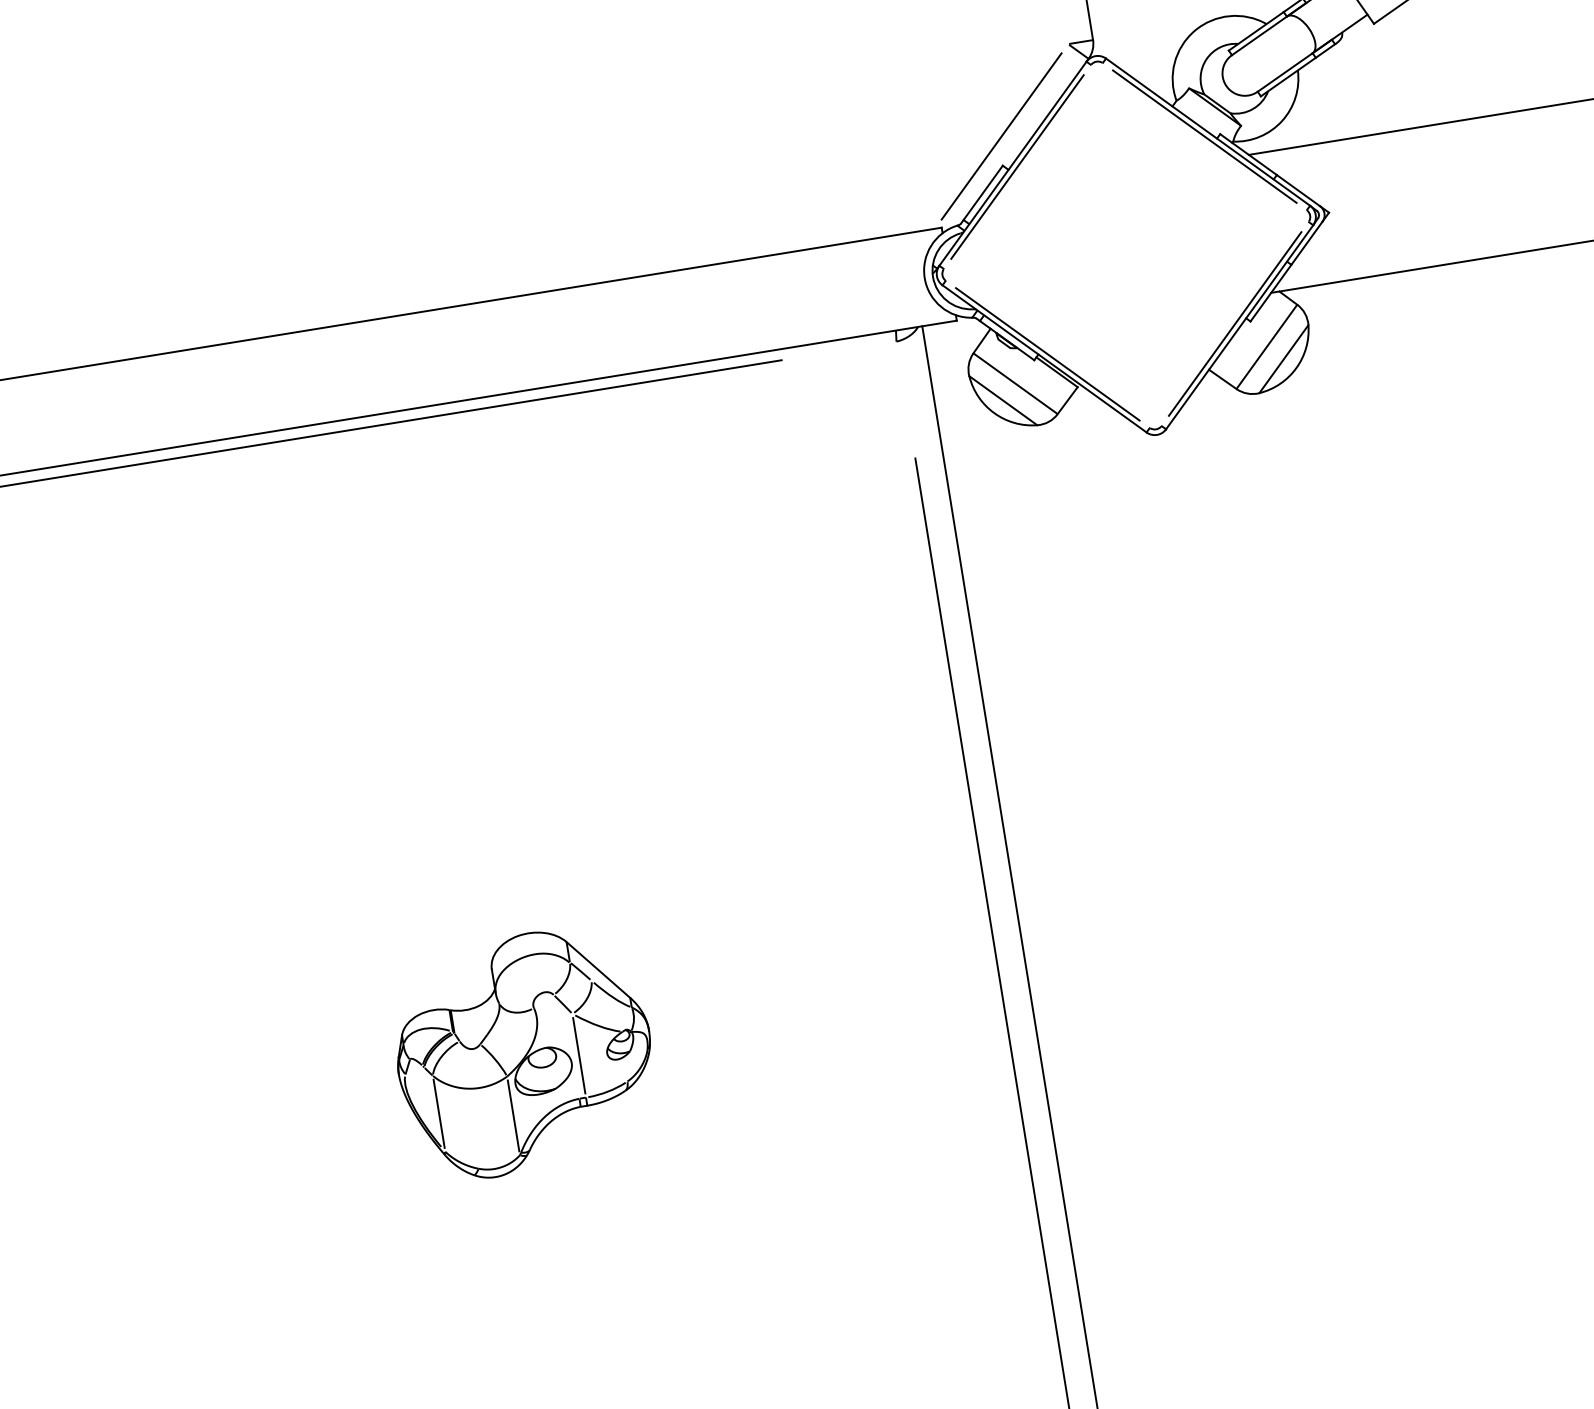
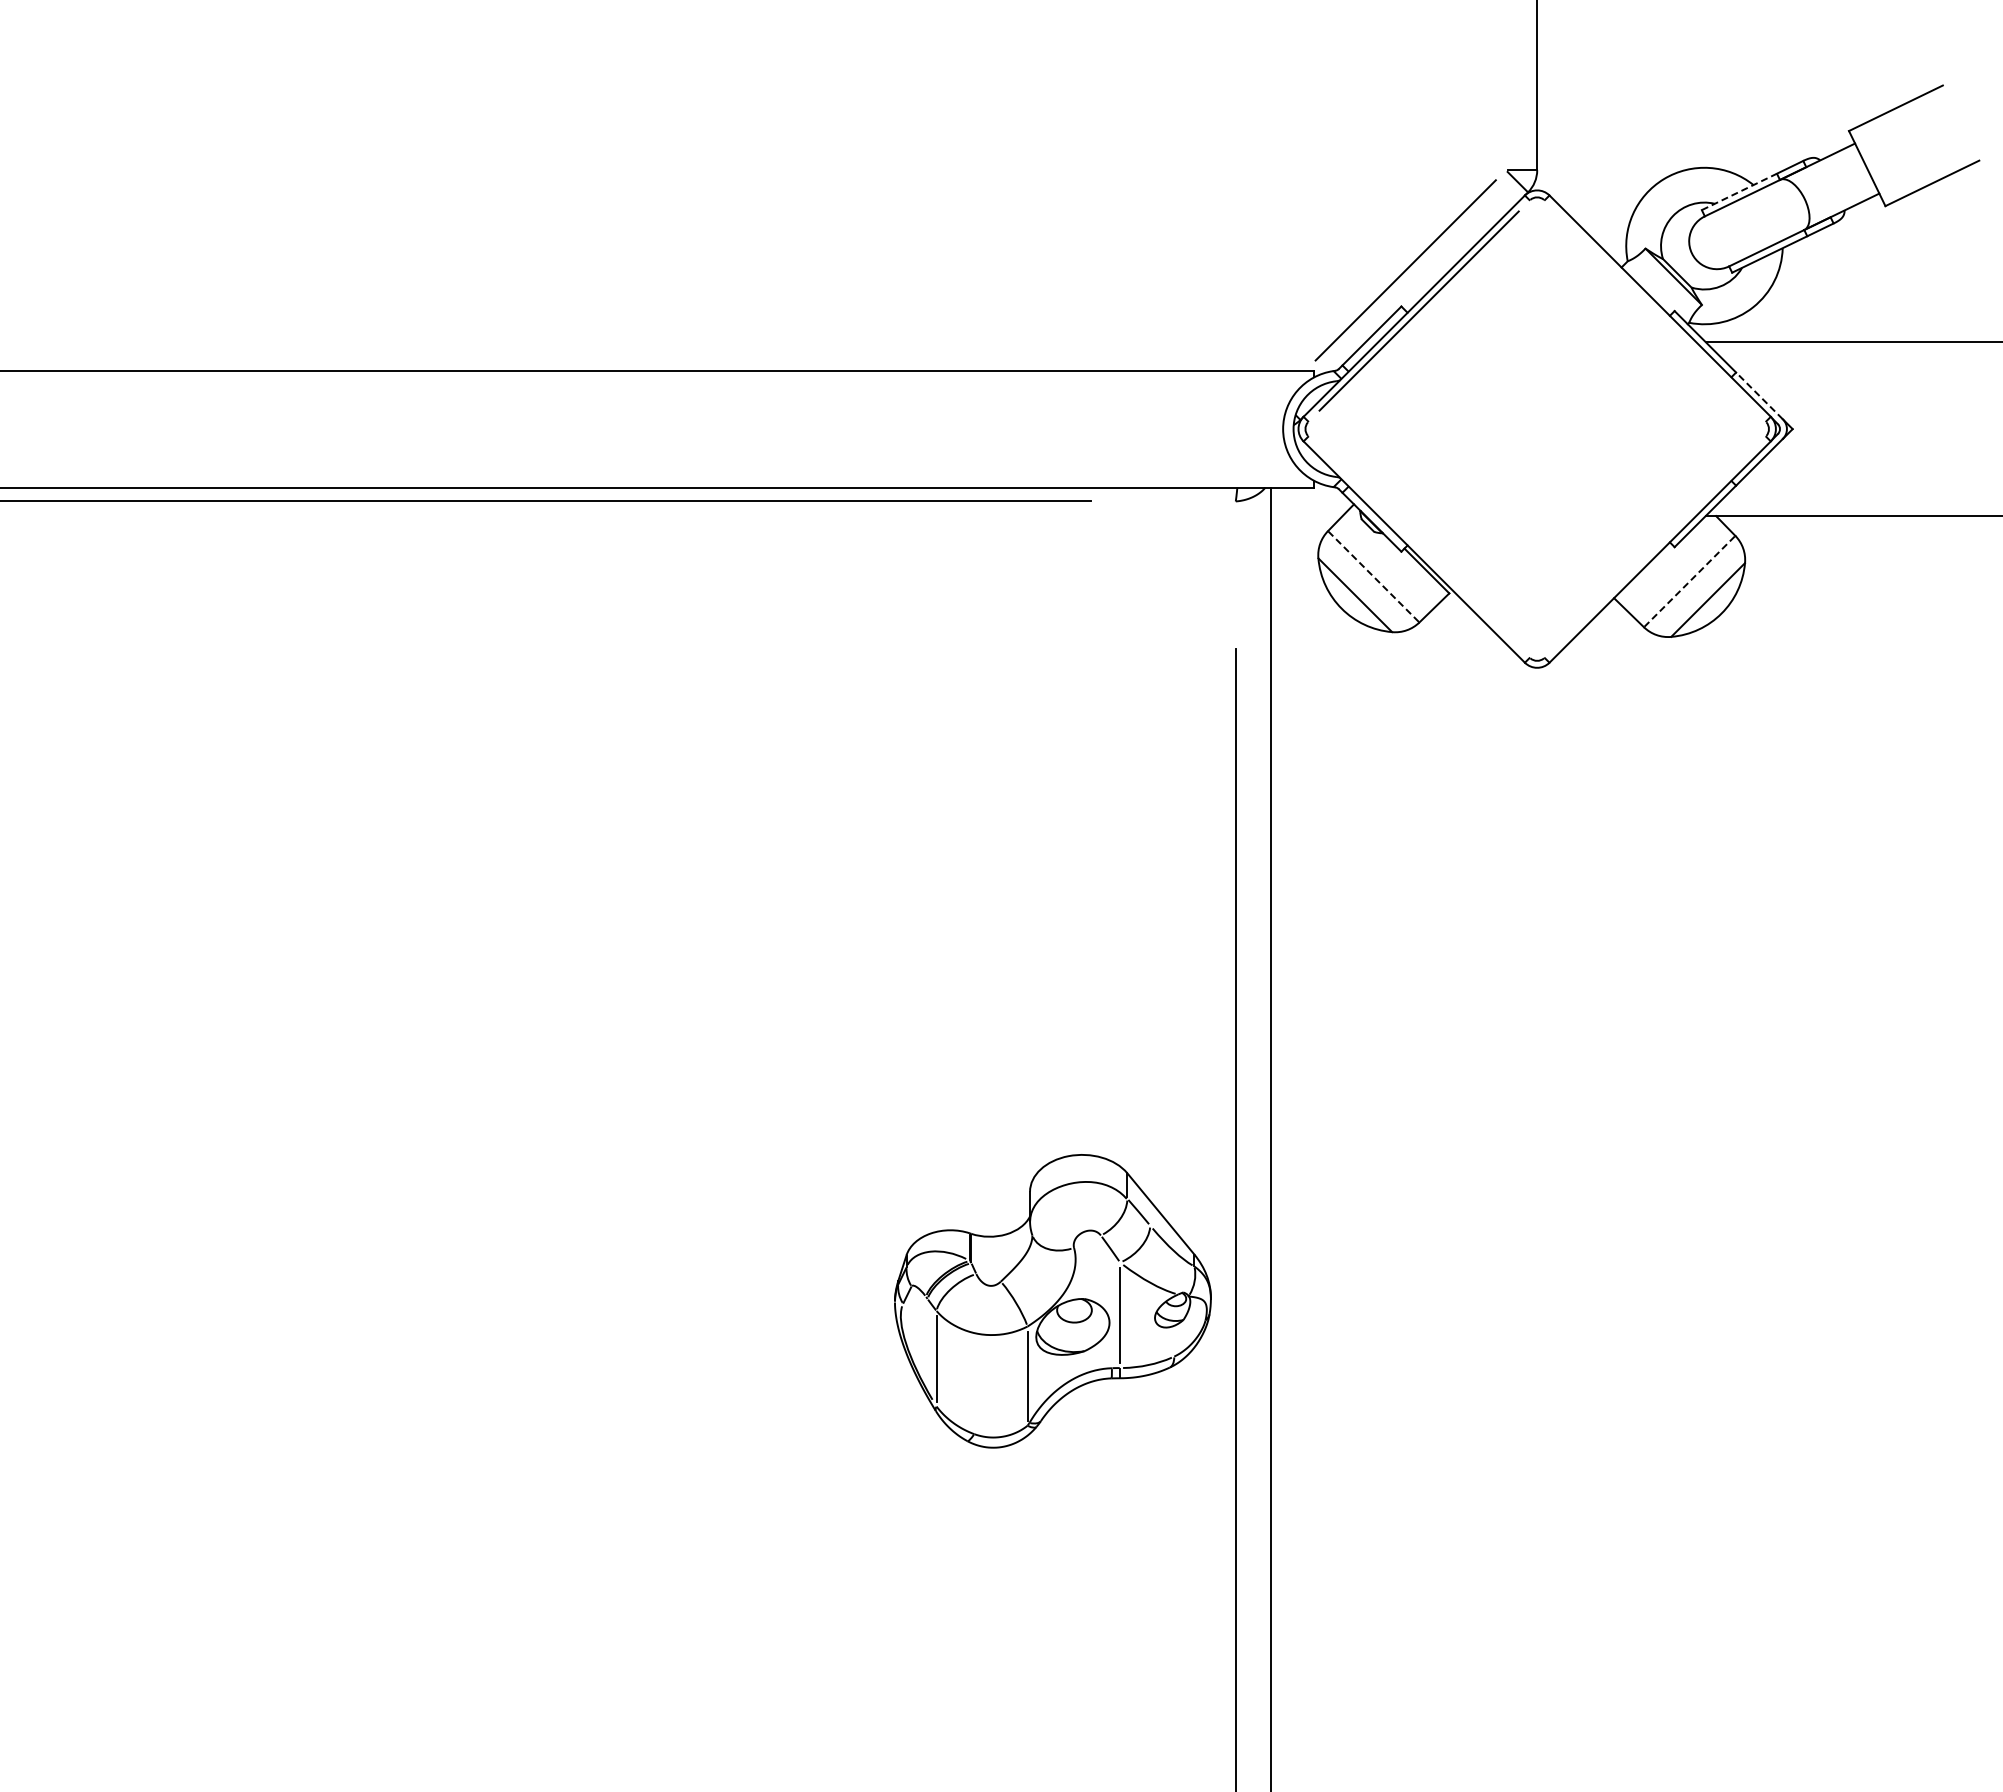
line: (1256, 30) -> (1739, 191), solid -> dashed
line: (1204, 136) -> (1654, 310), removed
line: (1298, 190) -> (1759, 395), solid -> dashed
line: (1234, 323) -> (1654, 546), removed
line: (1266, 346) -> (1689, 581), solid -> dashed
line: (1047, 353) -> (1418, 546), removed
line: (1015, 383) -> (1373, 576), solid -> dashed
part: (523, 1053) -> (1052, 1301), moved

